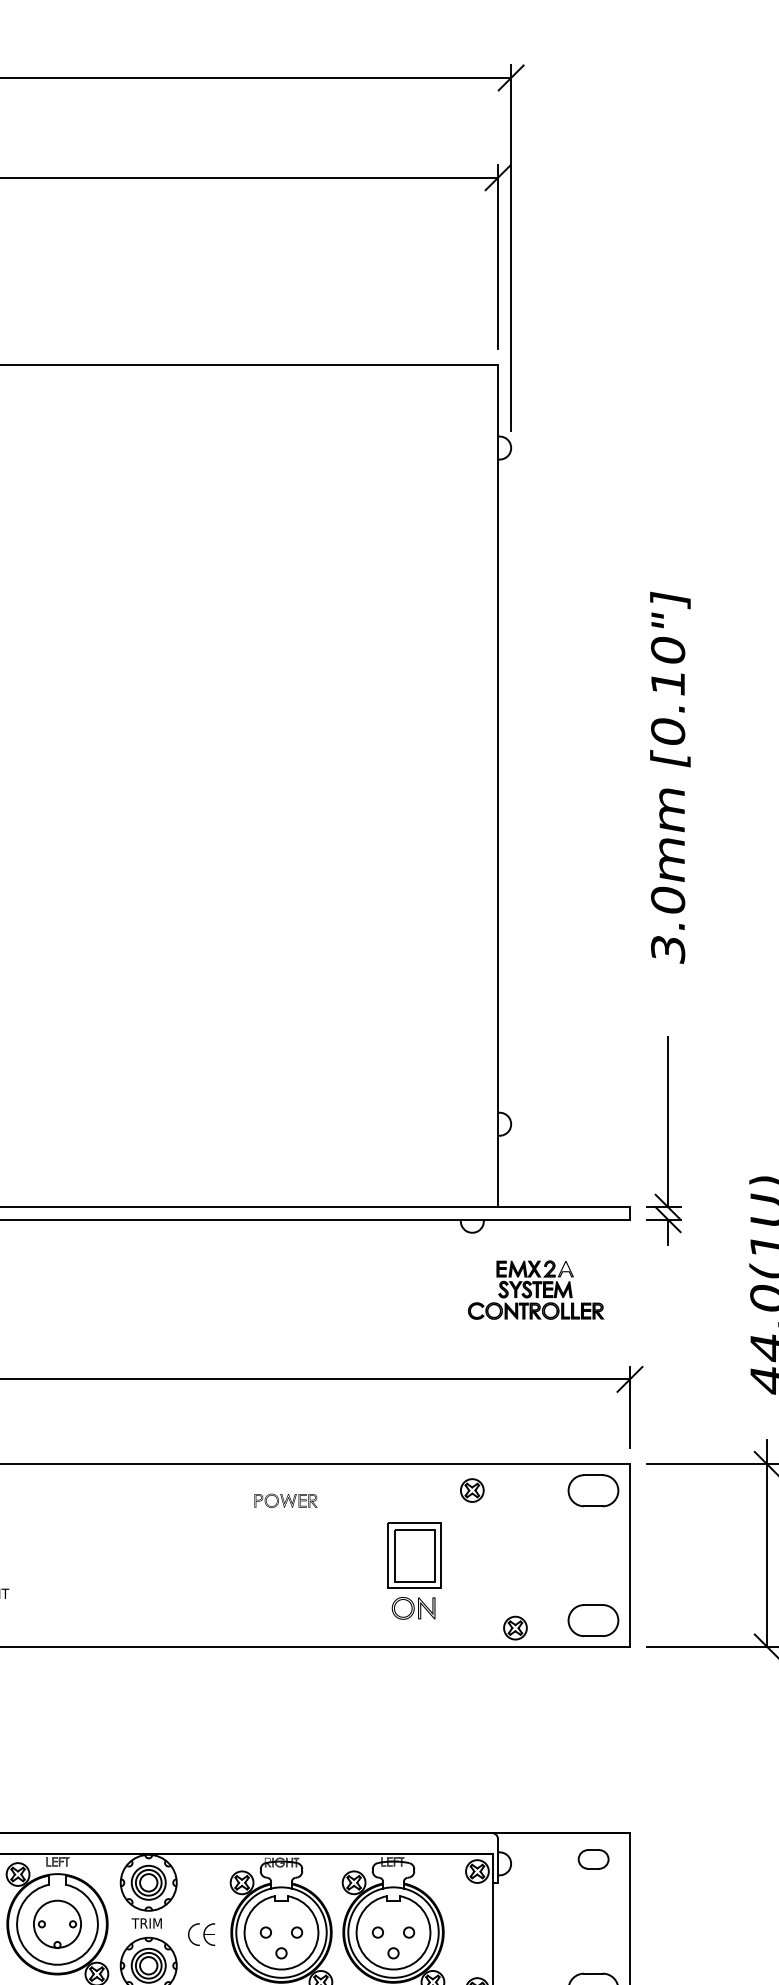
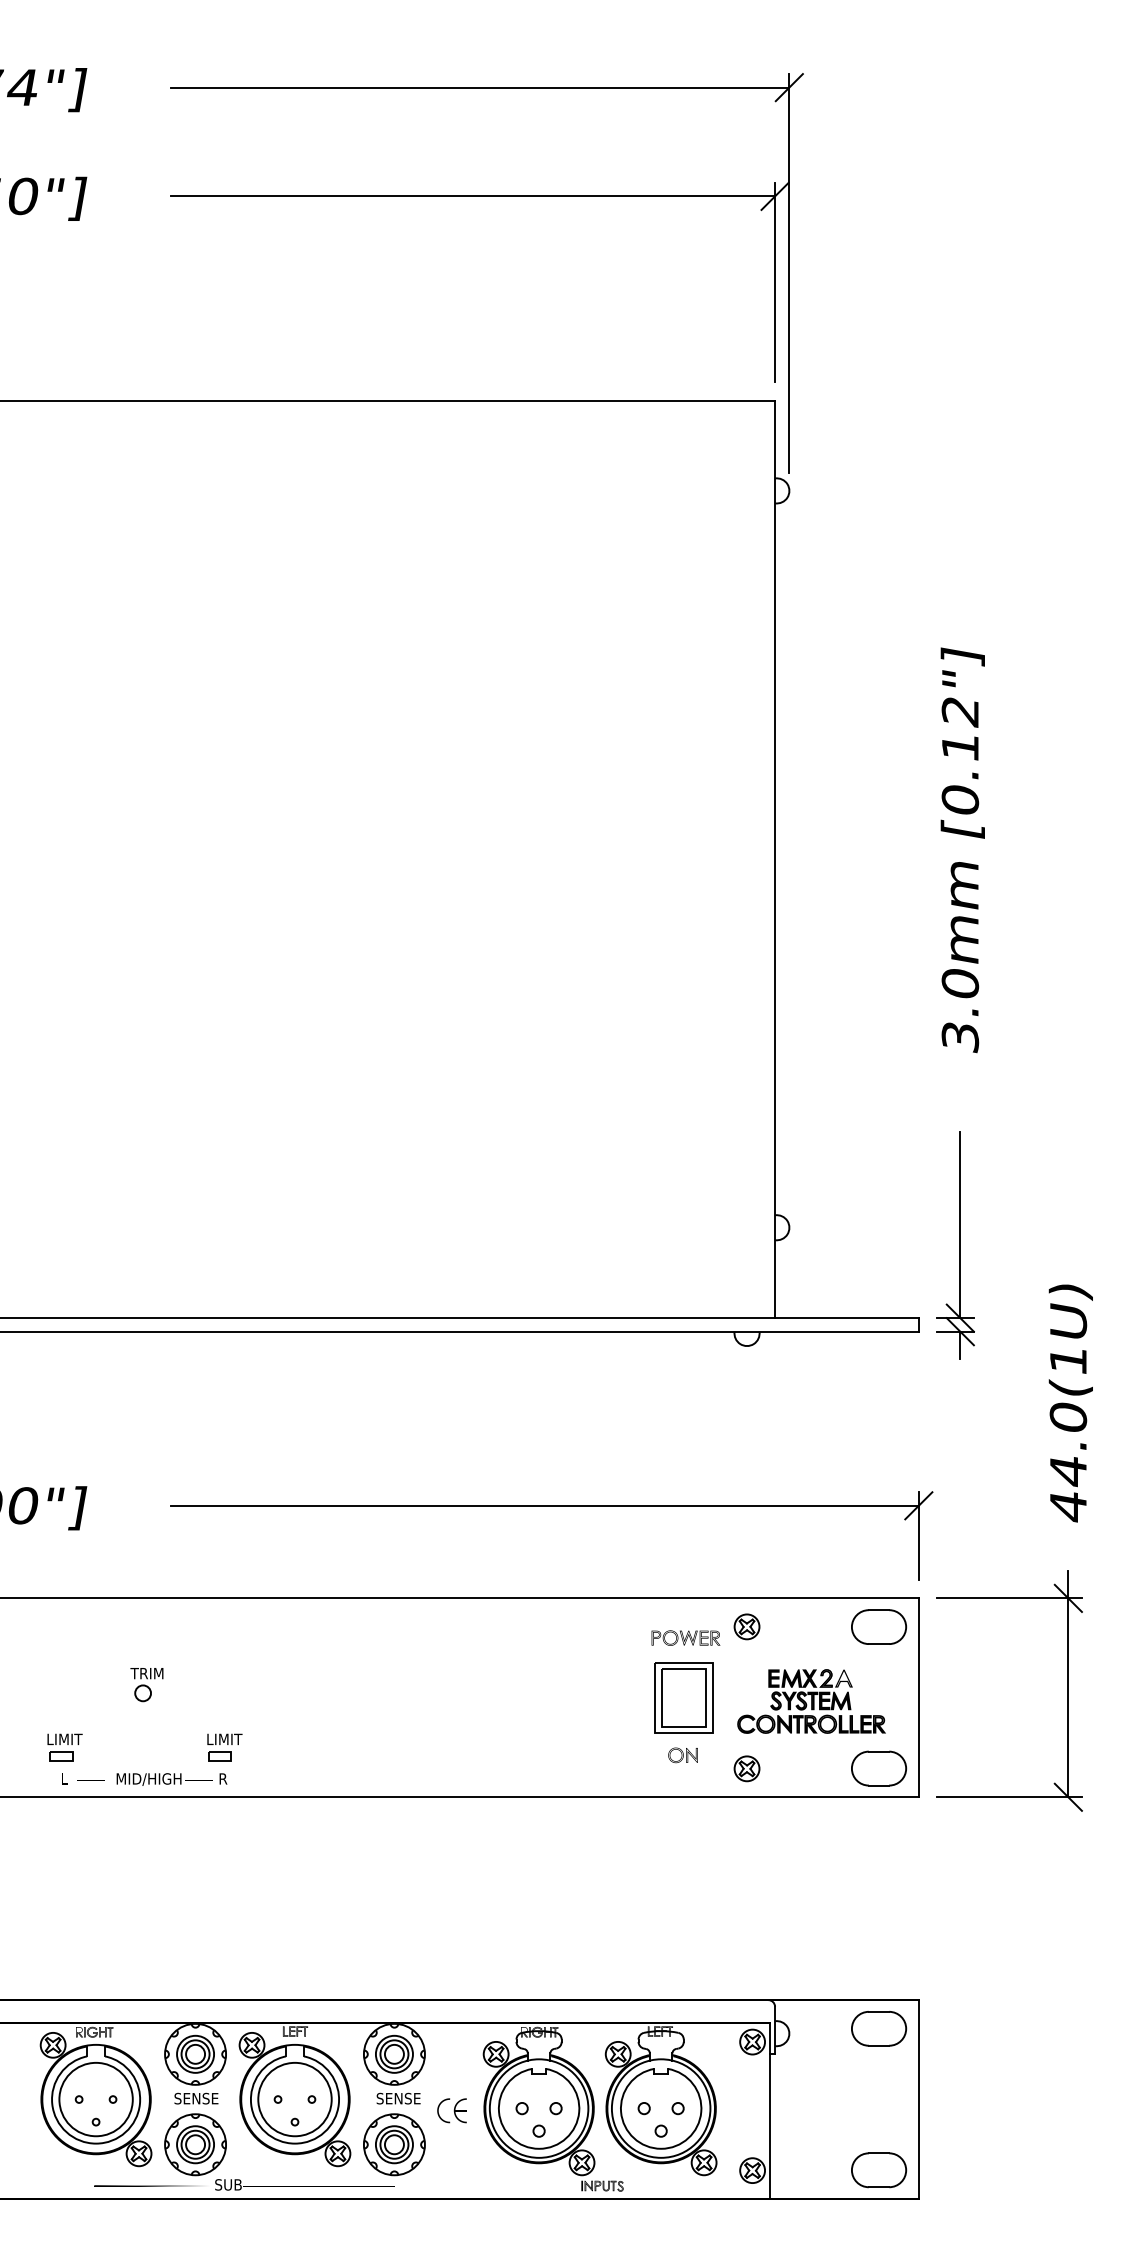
text: (668, 650) -> (960, 711), [0.10"] -> [0.12"]
part: (536, 1290) -> (811, 1701), moved
part: (285, 1500) -> (685, 1637), moved
part: (413, 1608) -> (682, 1755), size x0.62
part: (514, 1627) -> (746, 1768), moved
part: (593, 1859) -> (879, 2028), size x1.67
text: (151, 1923) -> (397, 2098), TRIM -> SENSE
circle: (57, 1924) -> (294, 2099), size x1.43

